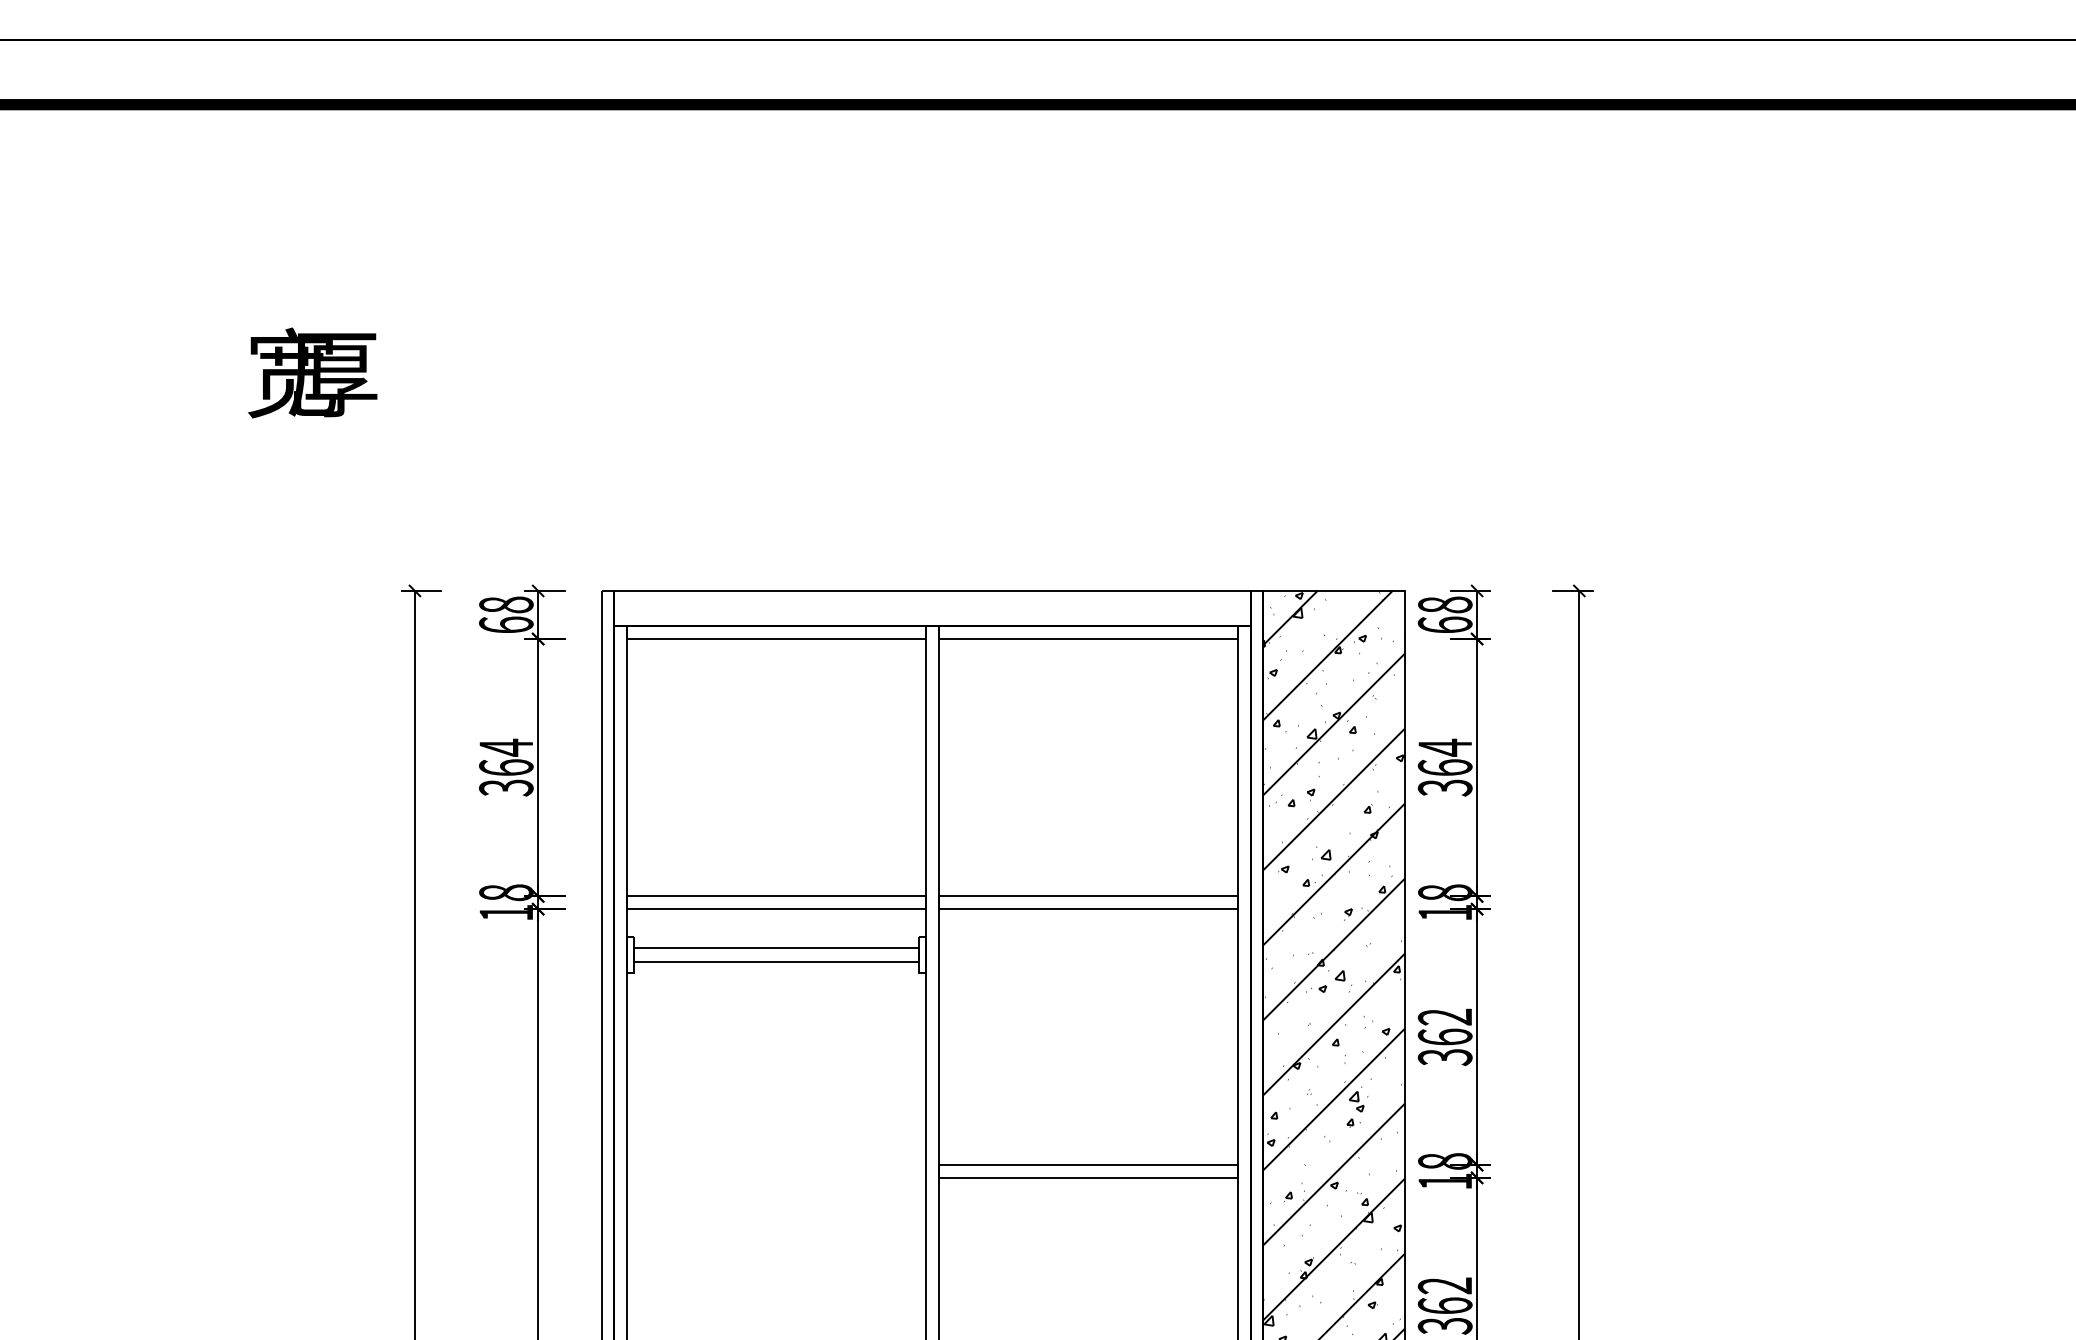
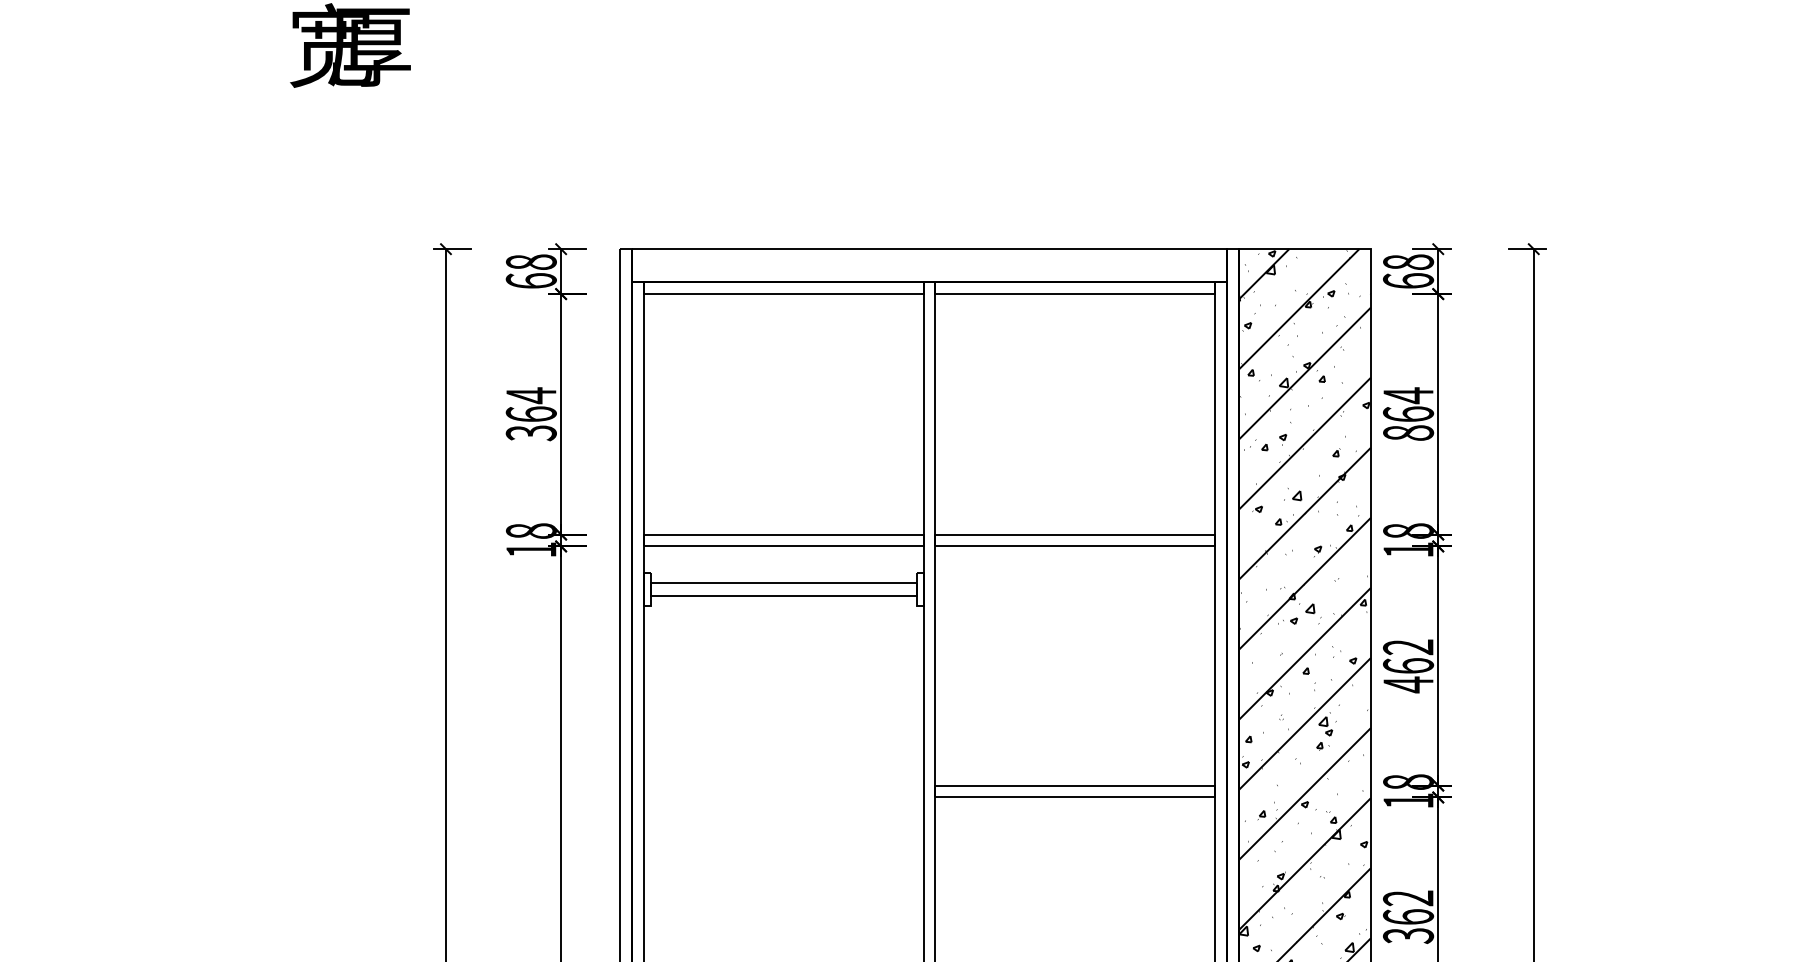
text: (1444, 787) -> (1407, 432), 364 -> 864
text: (1444, 1057) -> (1407, 685), 362 -> 462

